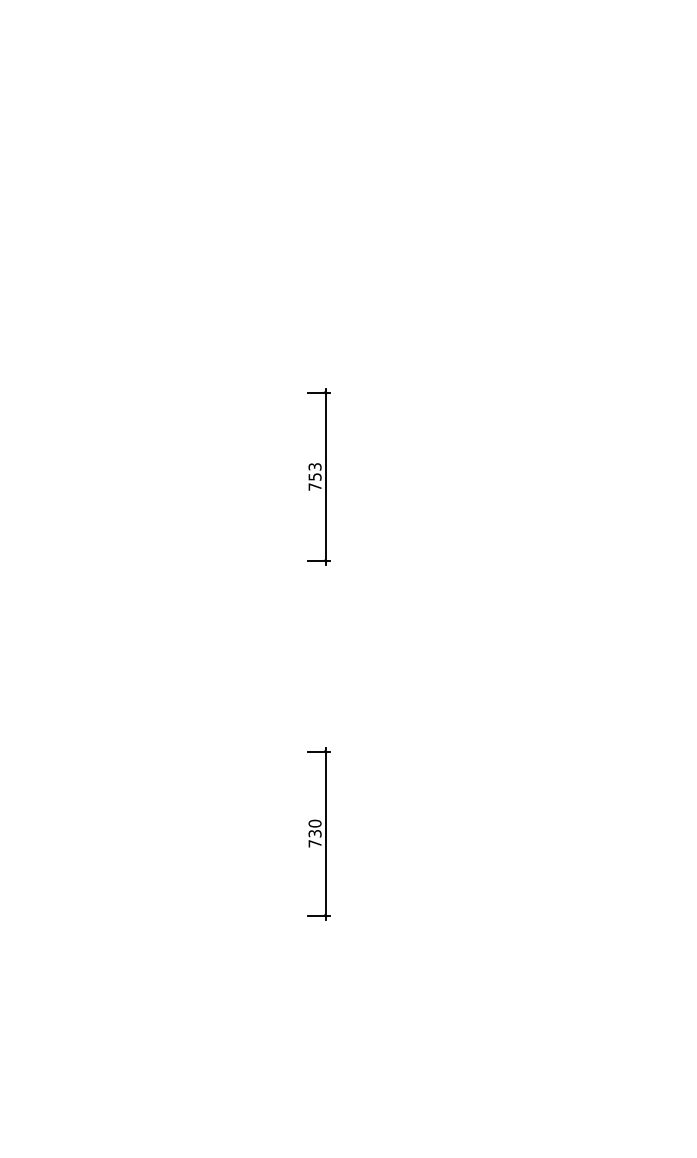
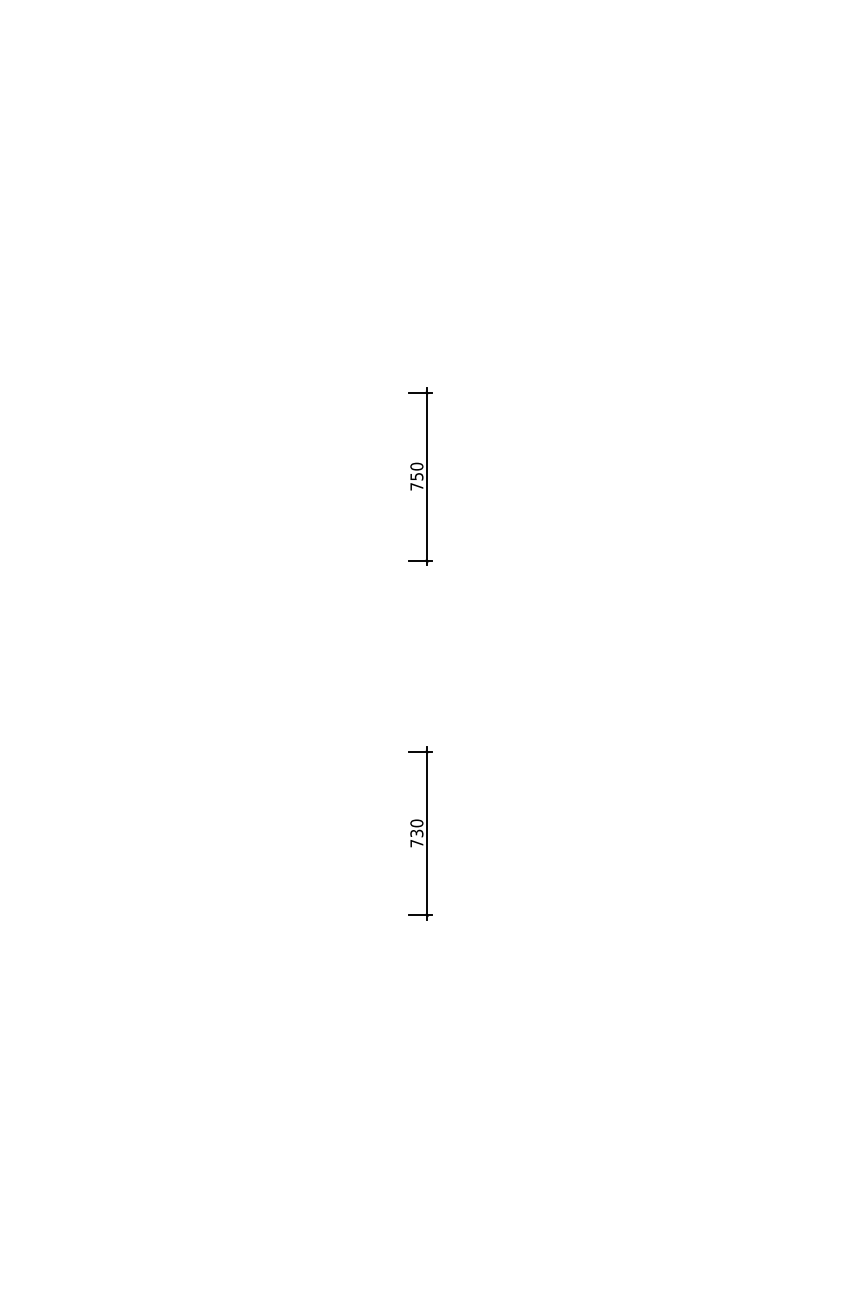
text: (314, 466) -> (416, 466), 753 -> 750

